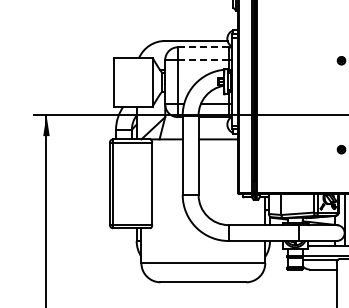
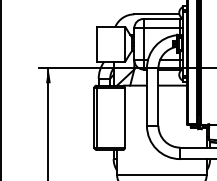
line: (203, 47) -> (162, 19), dashed -> solid
line: (202, 60) -> (161, 28), dashed -> solid

